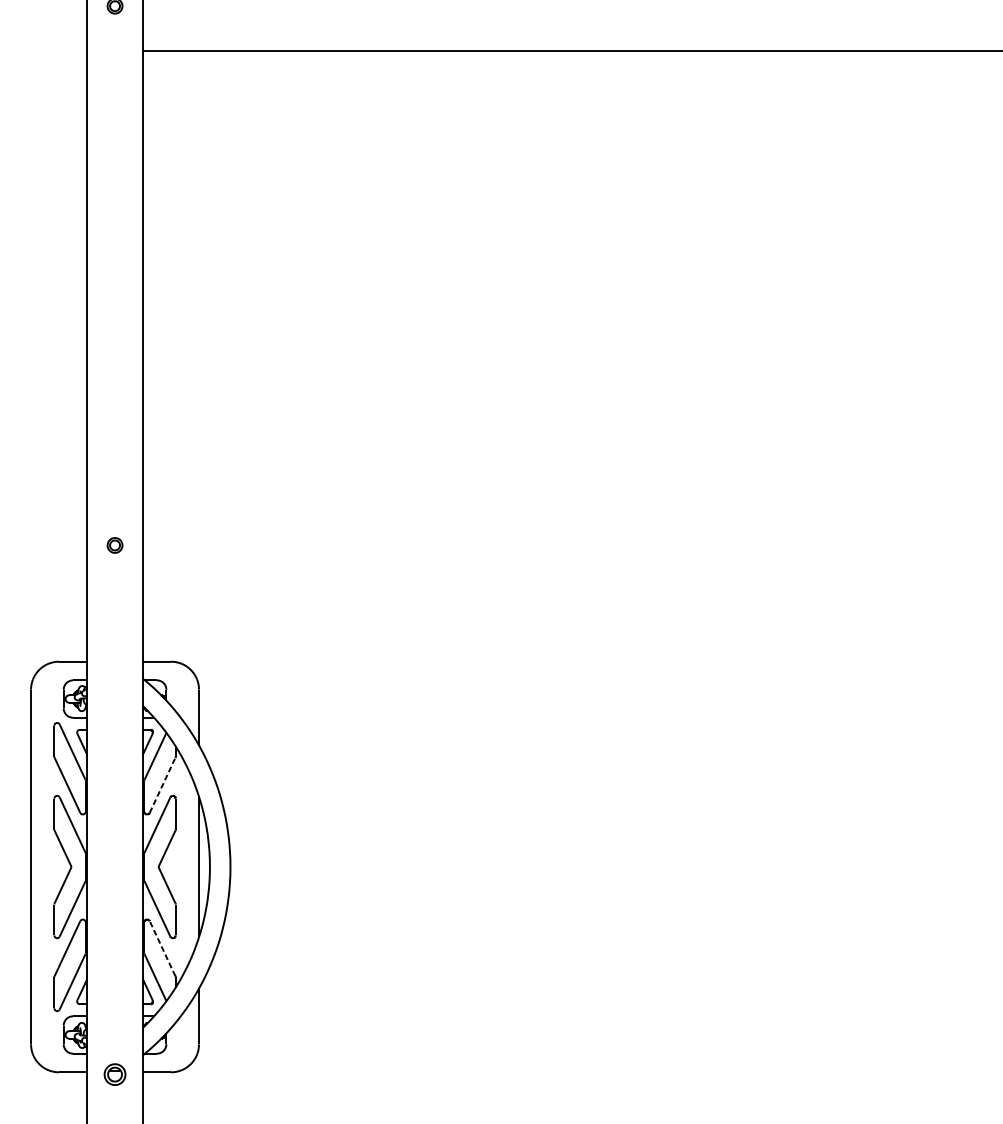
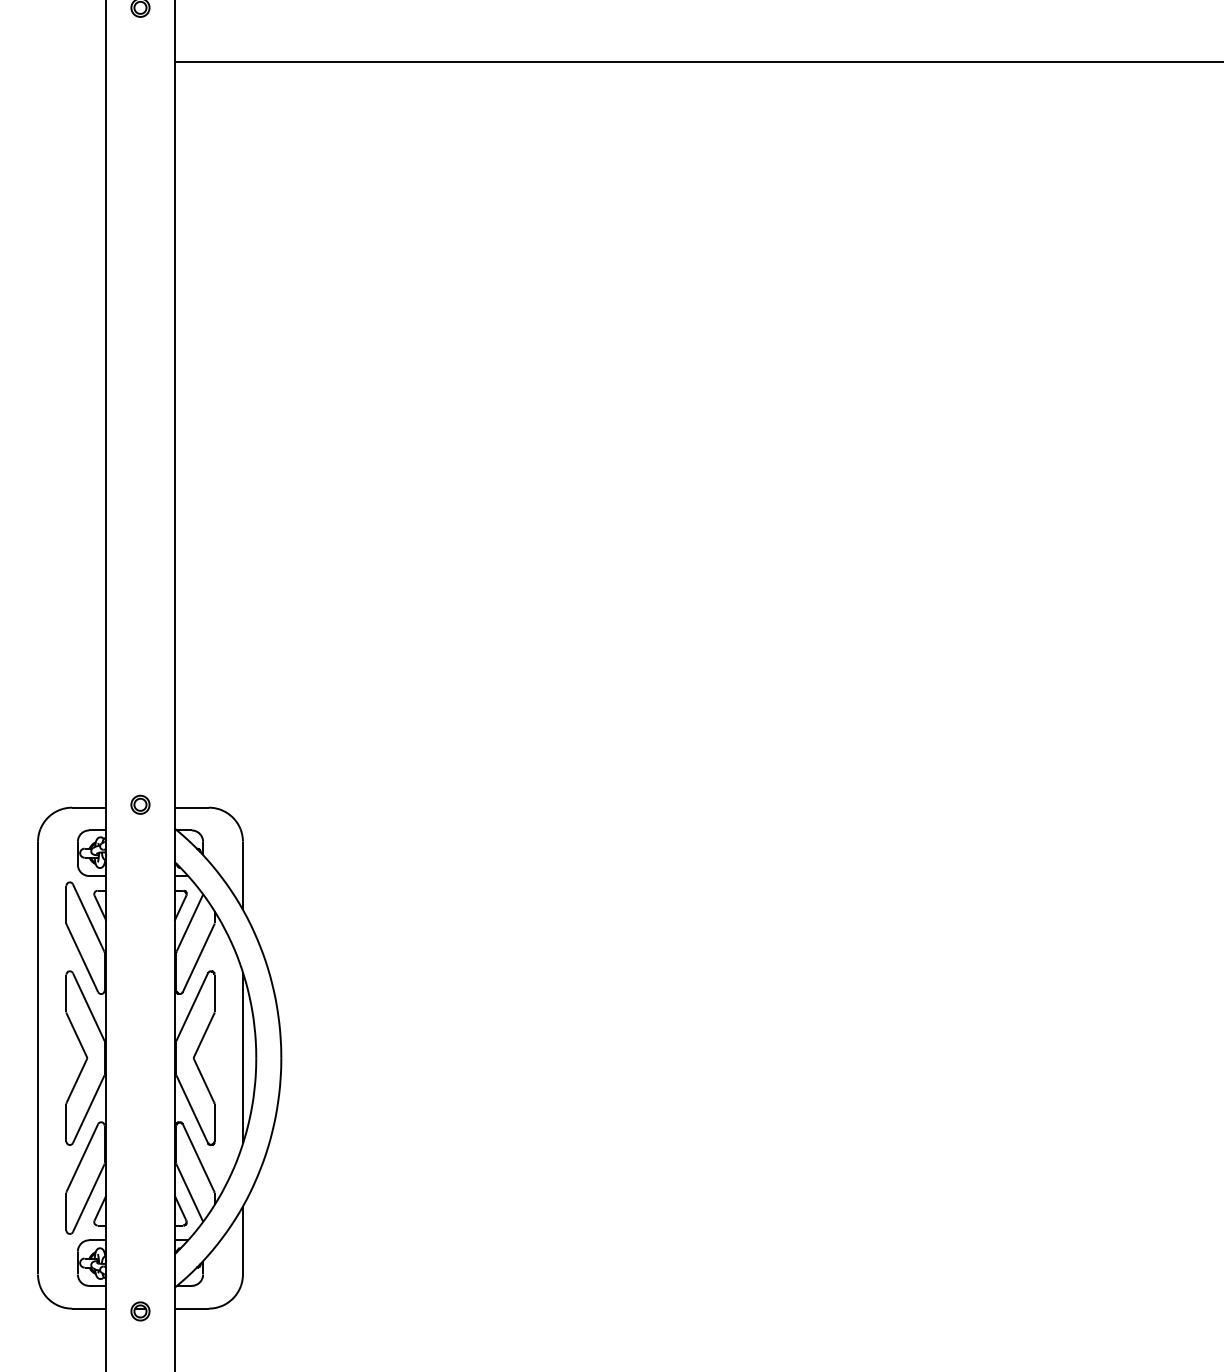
part: (115, 545) -> (140, 804), moved
line: (162, 785) -> (198, 958), dashed -> solid
line: (162, 948) -> (198, 1157), dashed -> solid
part: (115, 1074) -> (140, 1311), size x0.71

